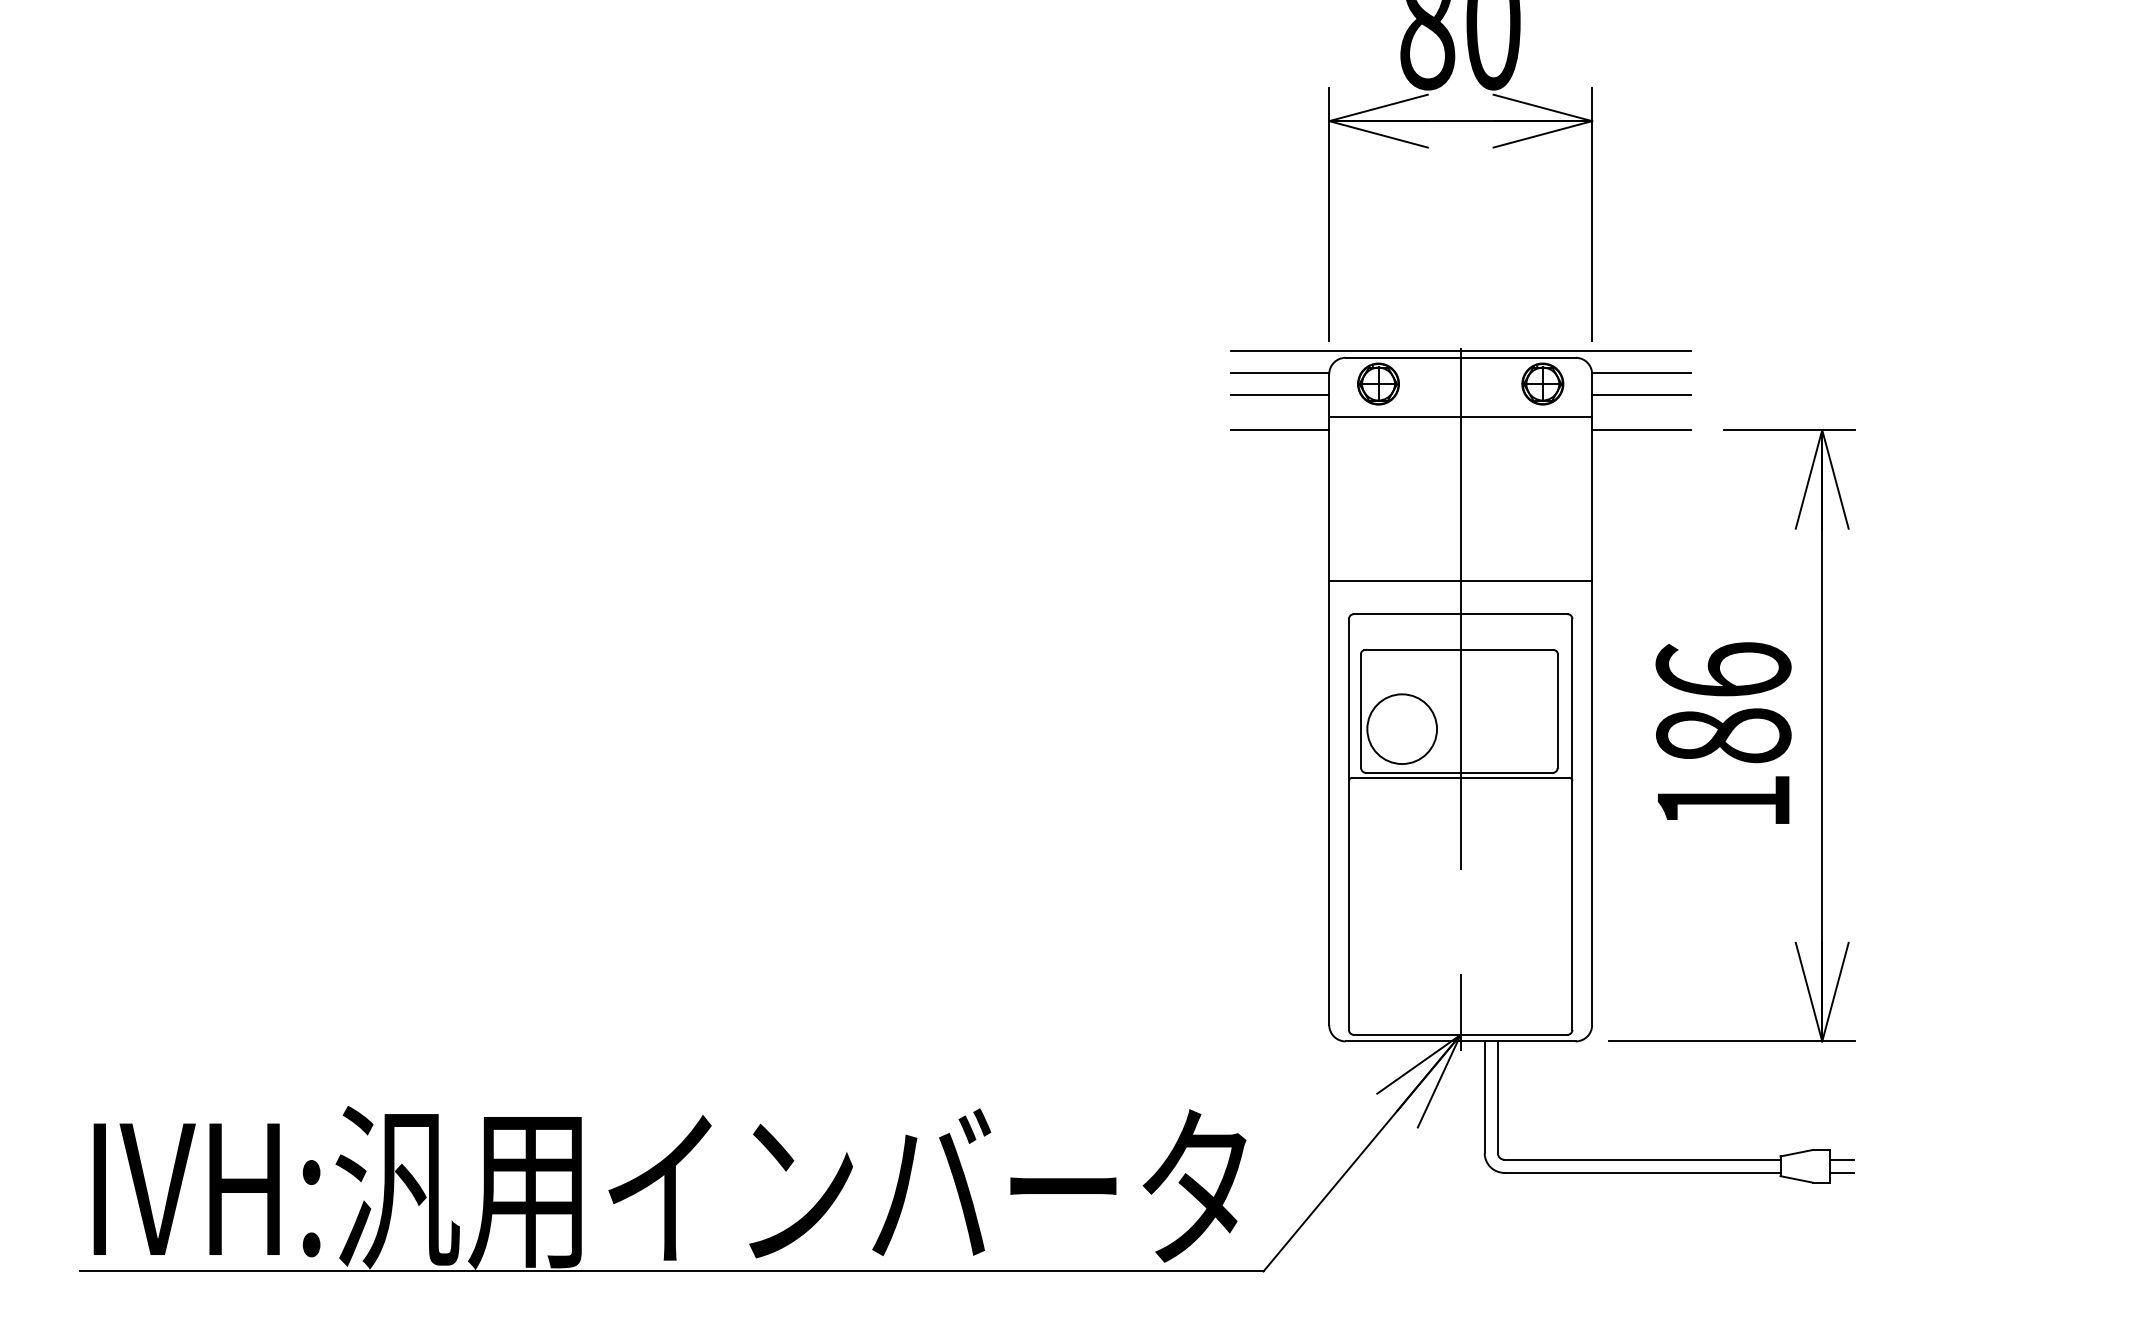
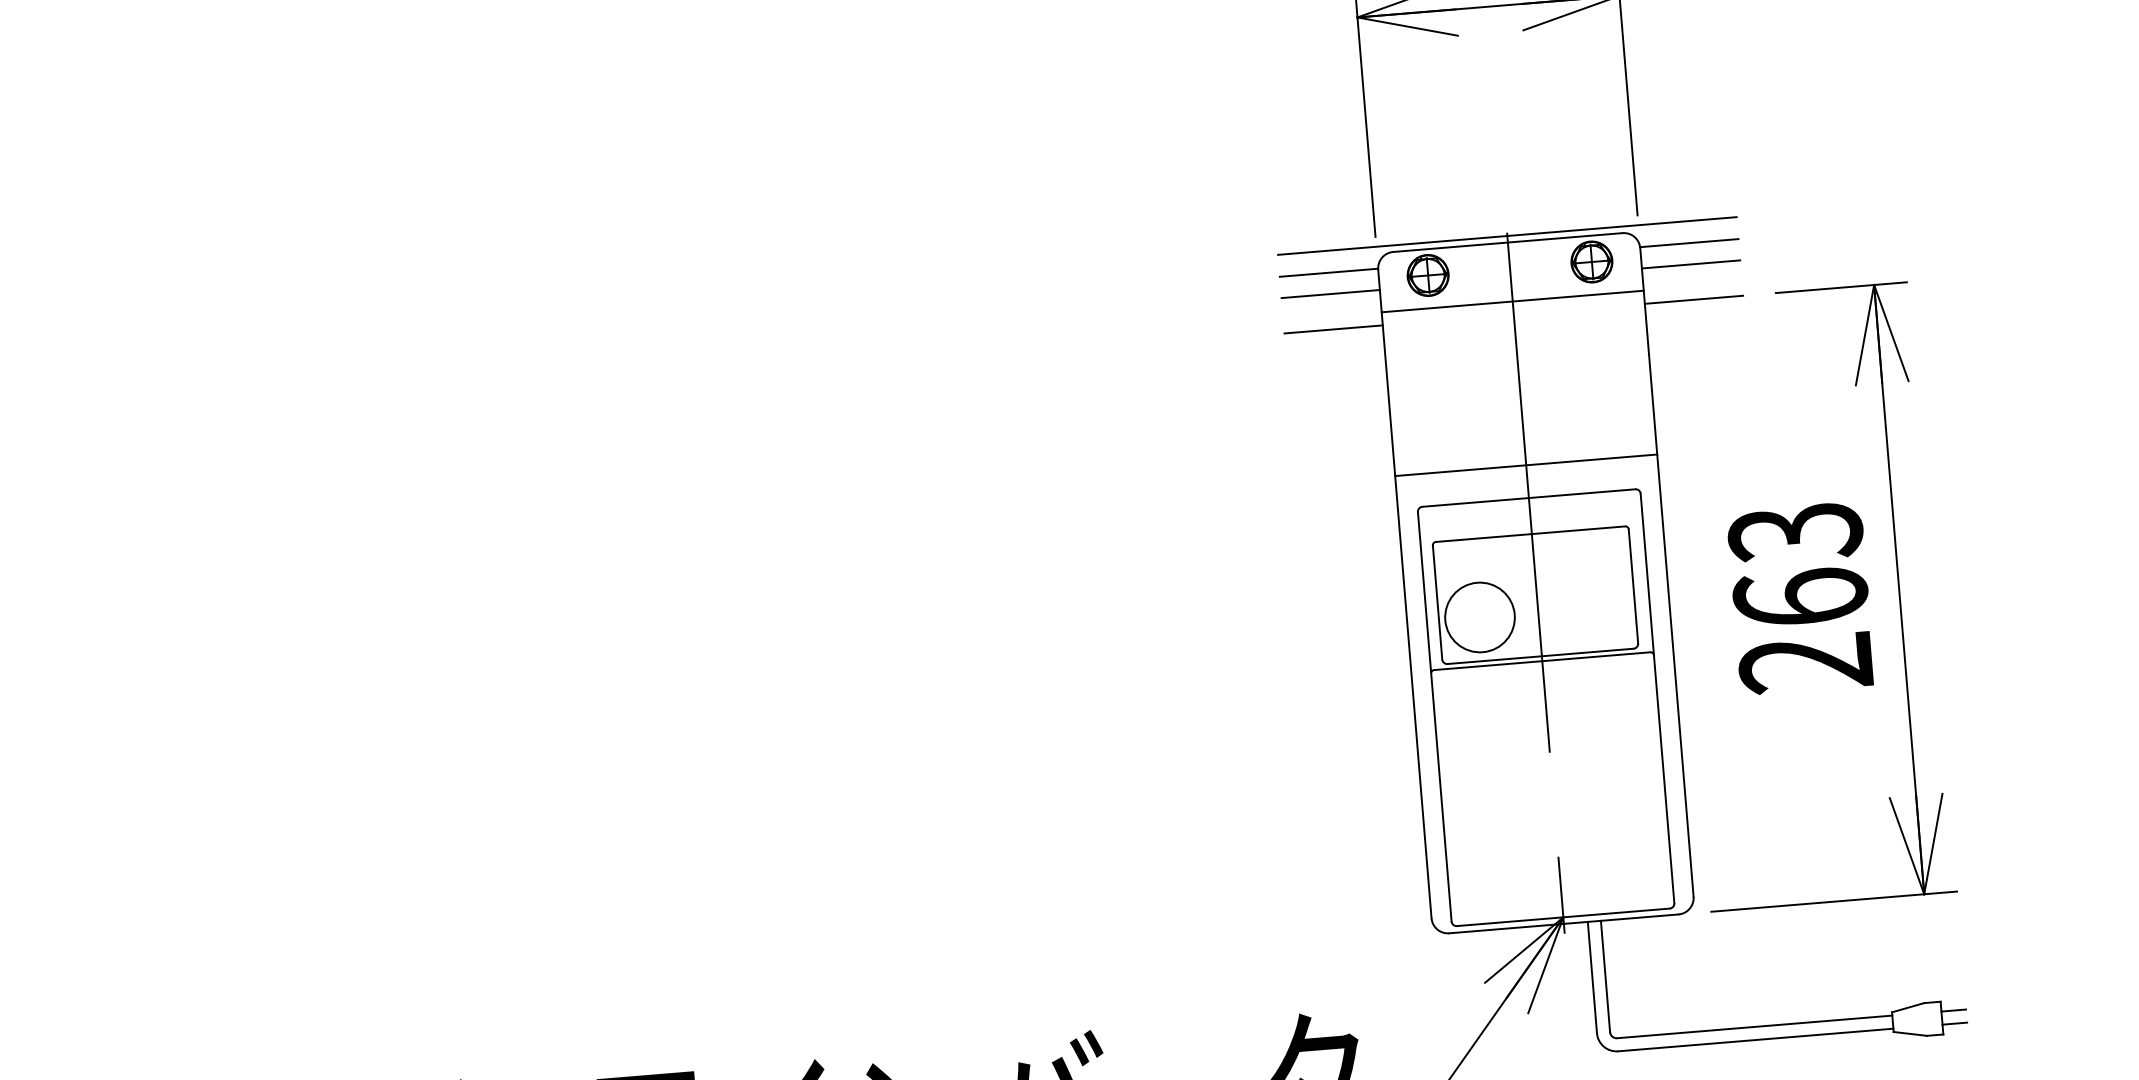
text: (1723, 735) -> (1800, 597), 186 -> 263

